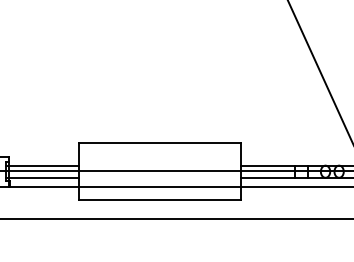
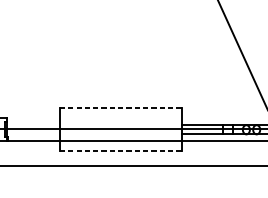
line: (159, 143) -> (120, 108), solid -> dashed
line: (42, 165) -> (32, 125), removed
line: (42, 177) -> (32, 134), removed
line: (159, 200) -> (120, 151), solid -> dashed

